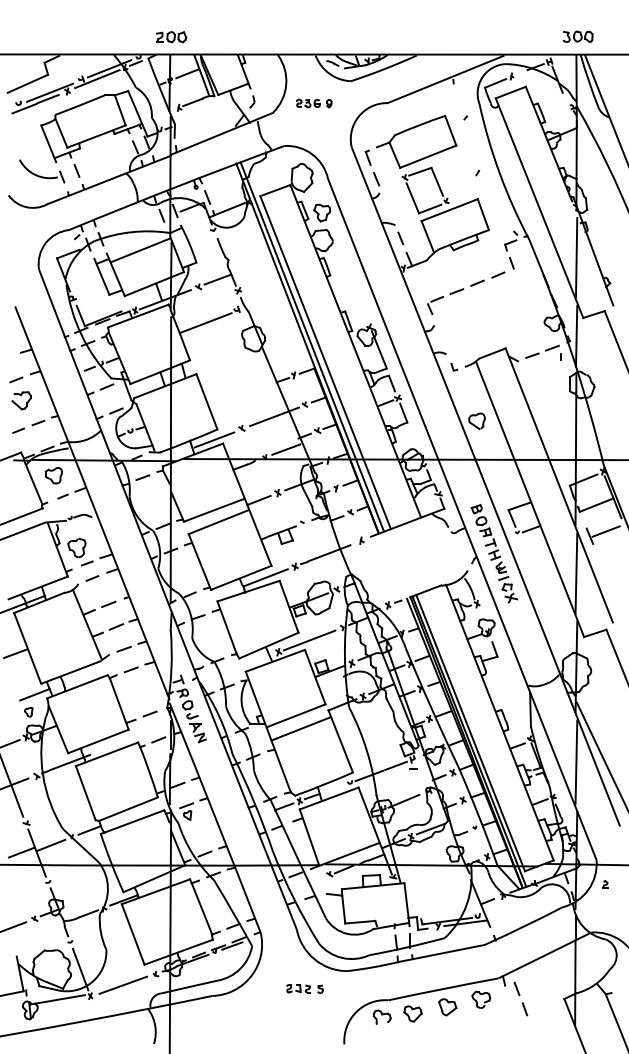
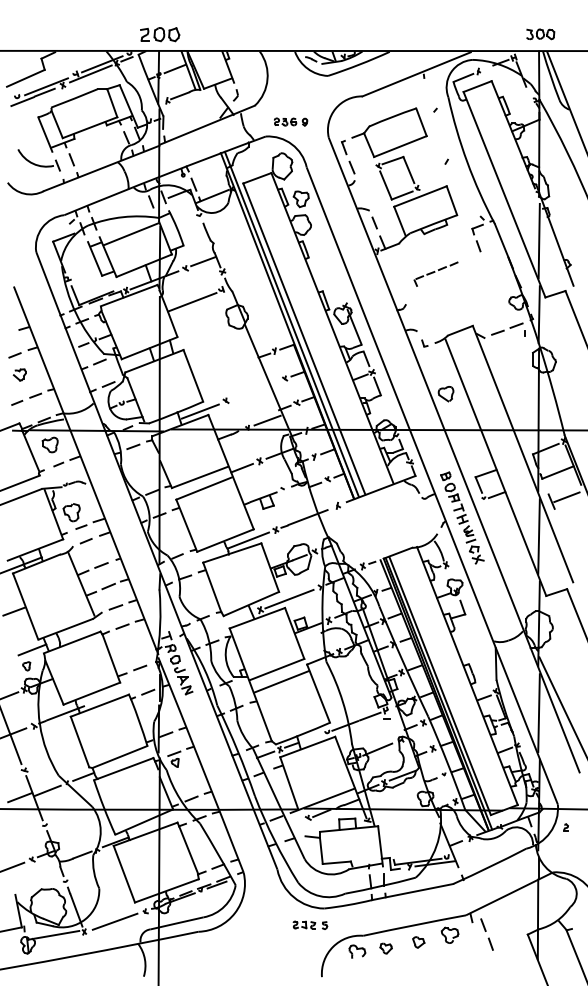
part: (171, 37) -> (160, 35), size x1.4
part: (314, 103) -> (291, 122), moved
part: (466, 292) -> (436, 273), size x0.6
part: (21, 400) -> (19, 374), size x0.7
line: (274, 416) -> (256, 389), removed
part: (304, 989) -> (309, 925), moved
part: (447, 1007) -> (418, 942), size x0.7
part: (412, 1013) -> (385, 948), size x0.7

